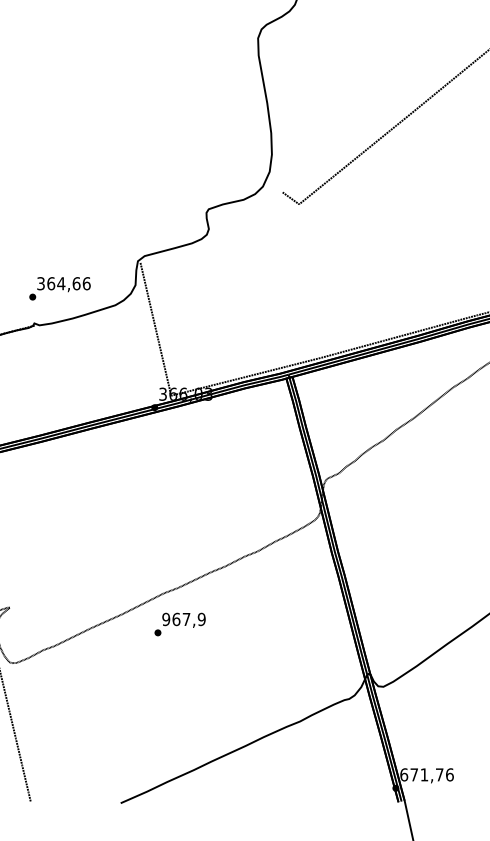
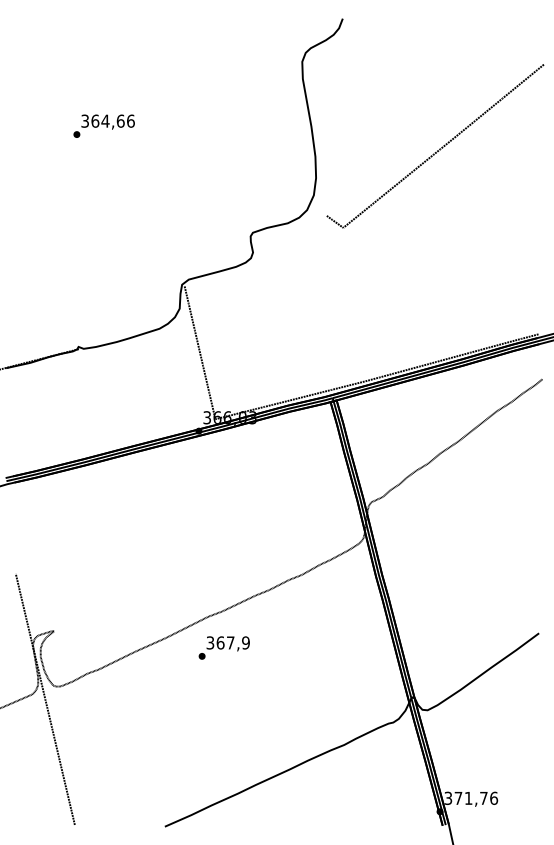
text: (59, 288) -> (103, 125), moved
text: (166, 619) -> (210, 642), 967,9 -> 367,9
text: (404, 774) -> (448, 797), 671,76 -> 371,76

